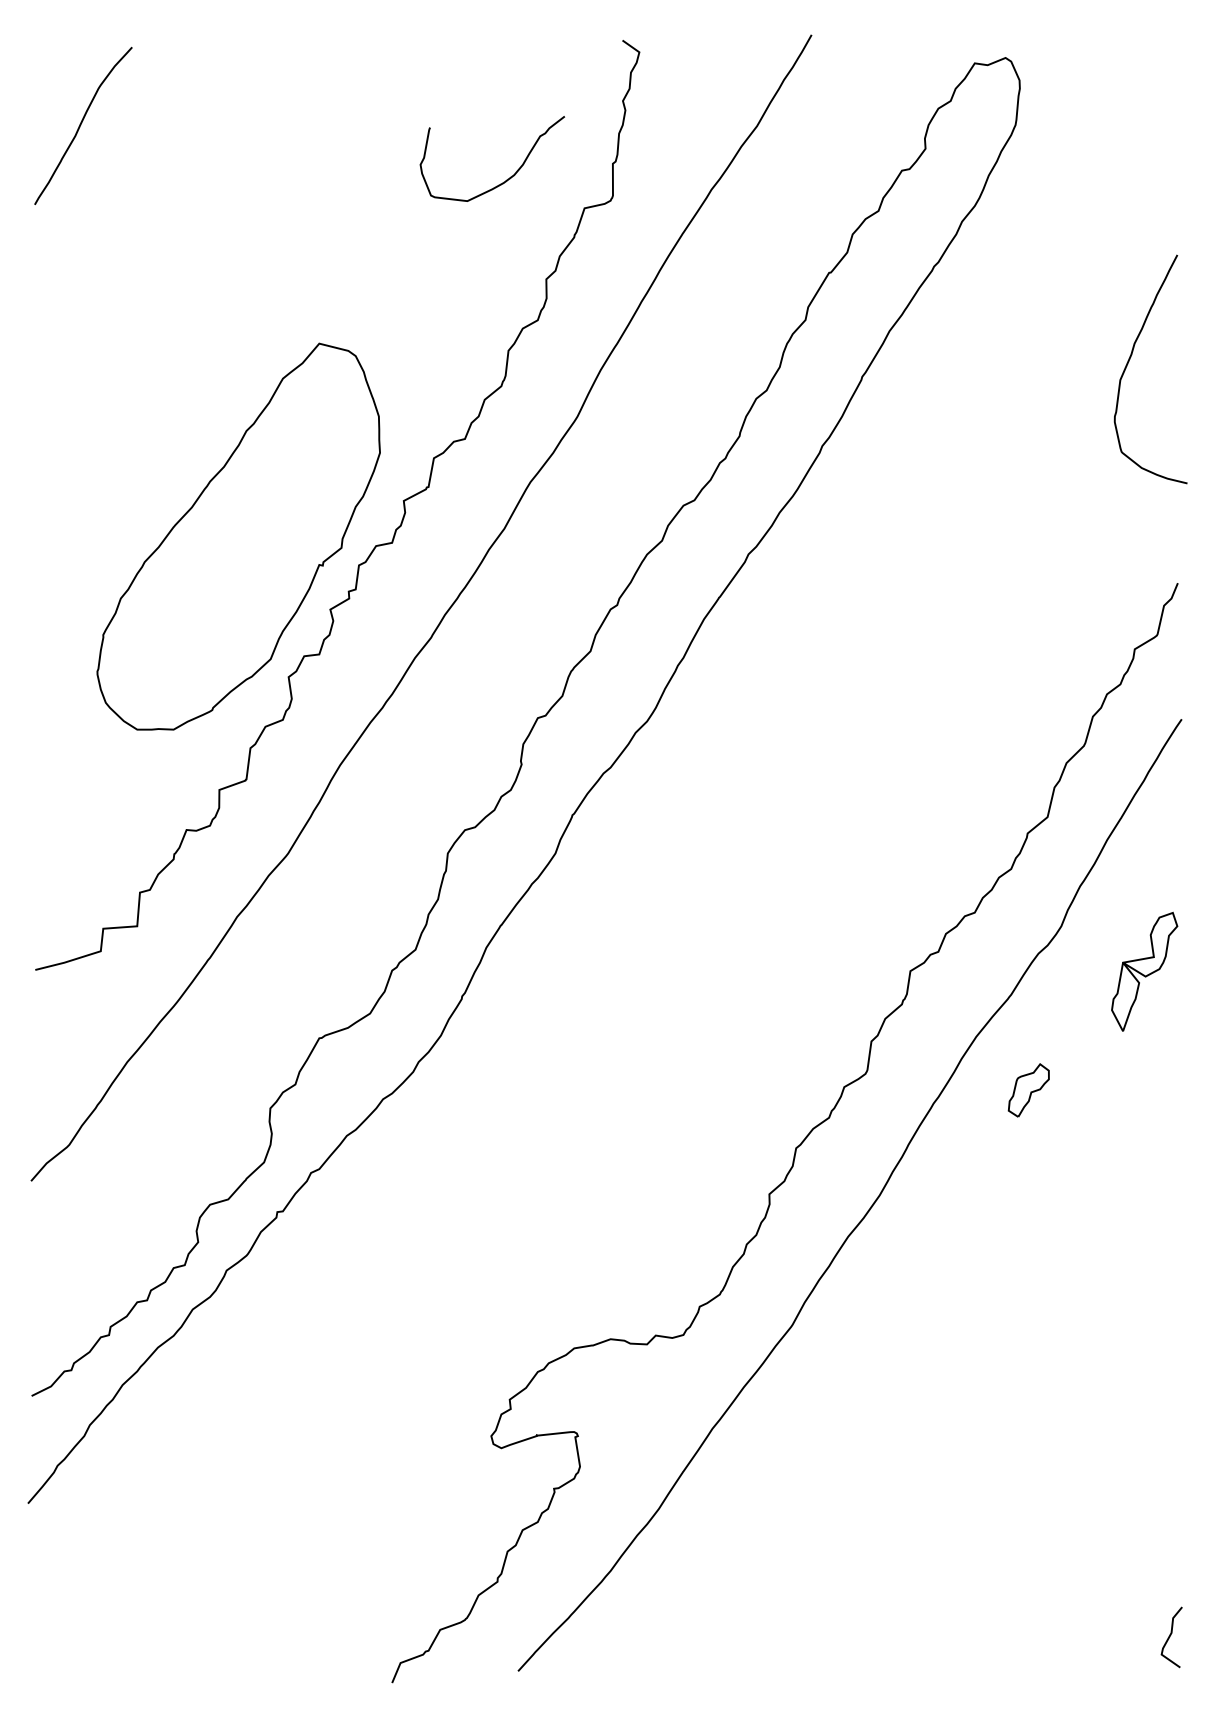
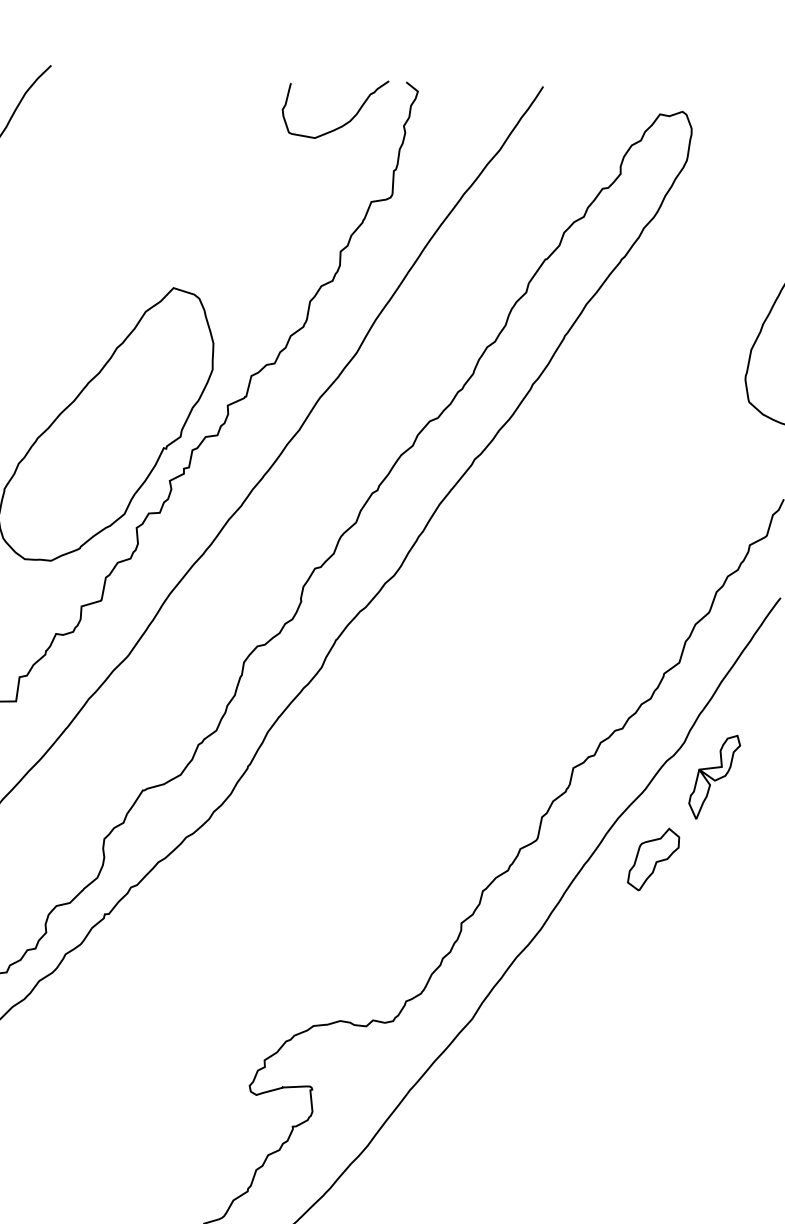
curve: (506, 179) -> (344, 124), moved
part: (1144, 971) -> (714, 776), moved
part: (1028, 1090) -> (653, 859), size x1.67

